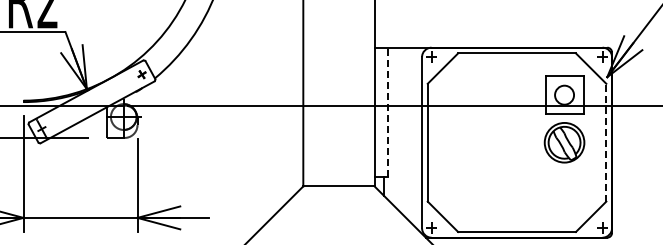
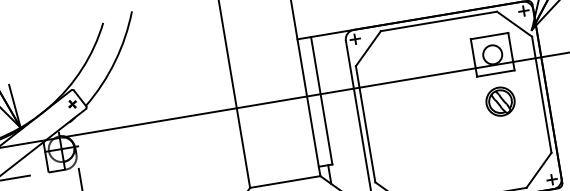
line: (388, 112) -> (321, 100), dashed -> solid
part: (564, 142) -> (500, 101), size x0.71
line: (606, 142) -> (541, 94), dashed -> solid

